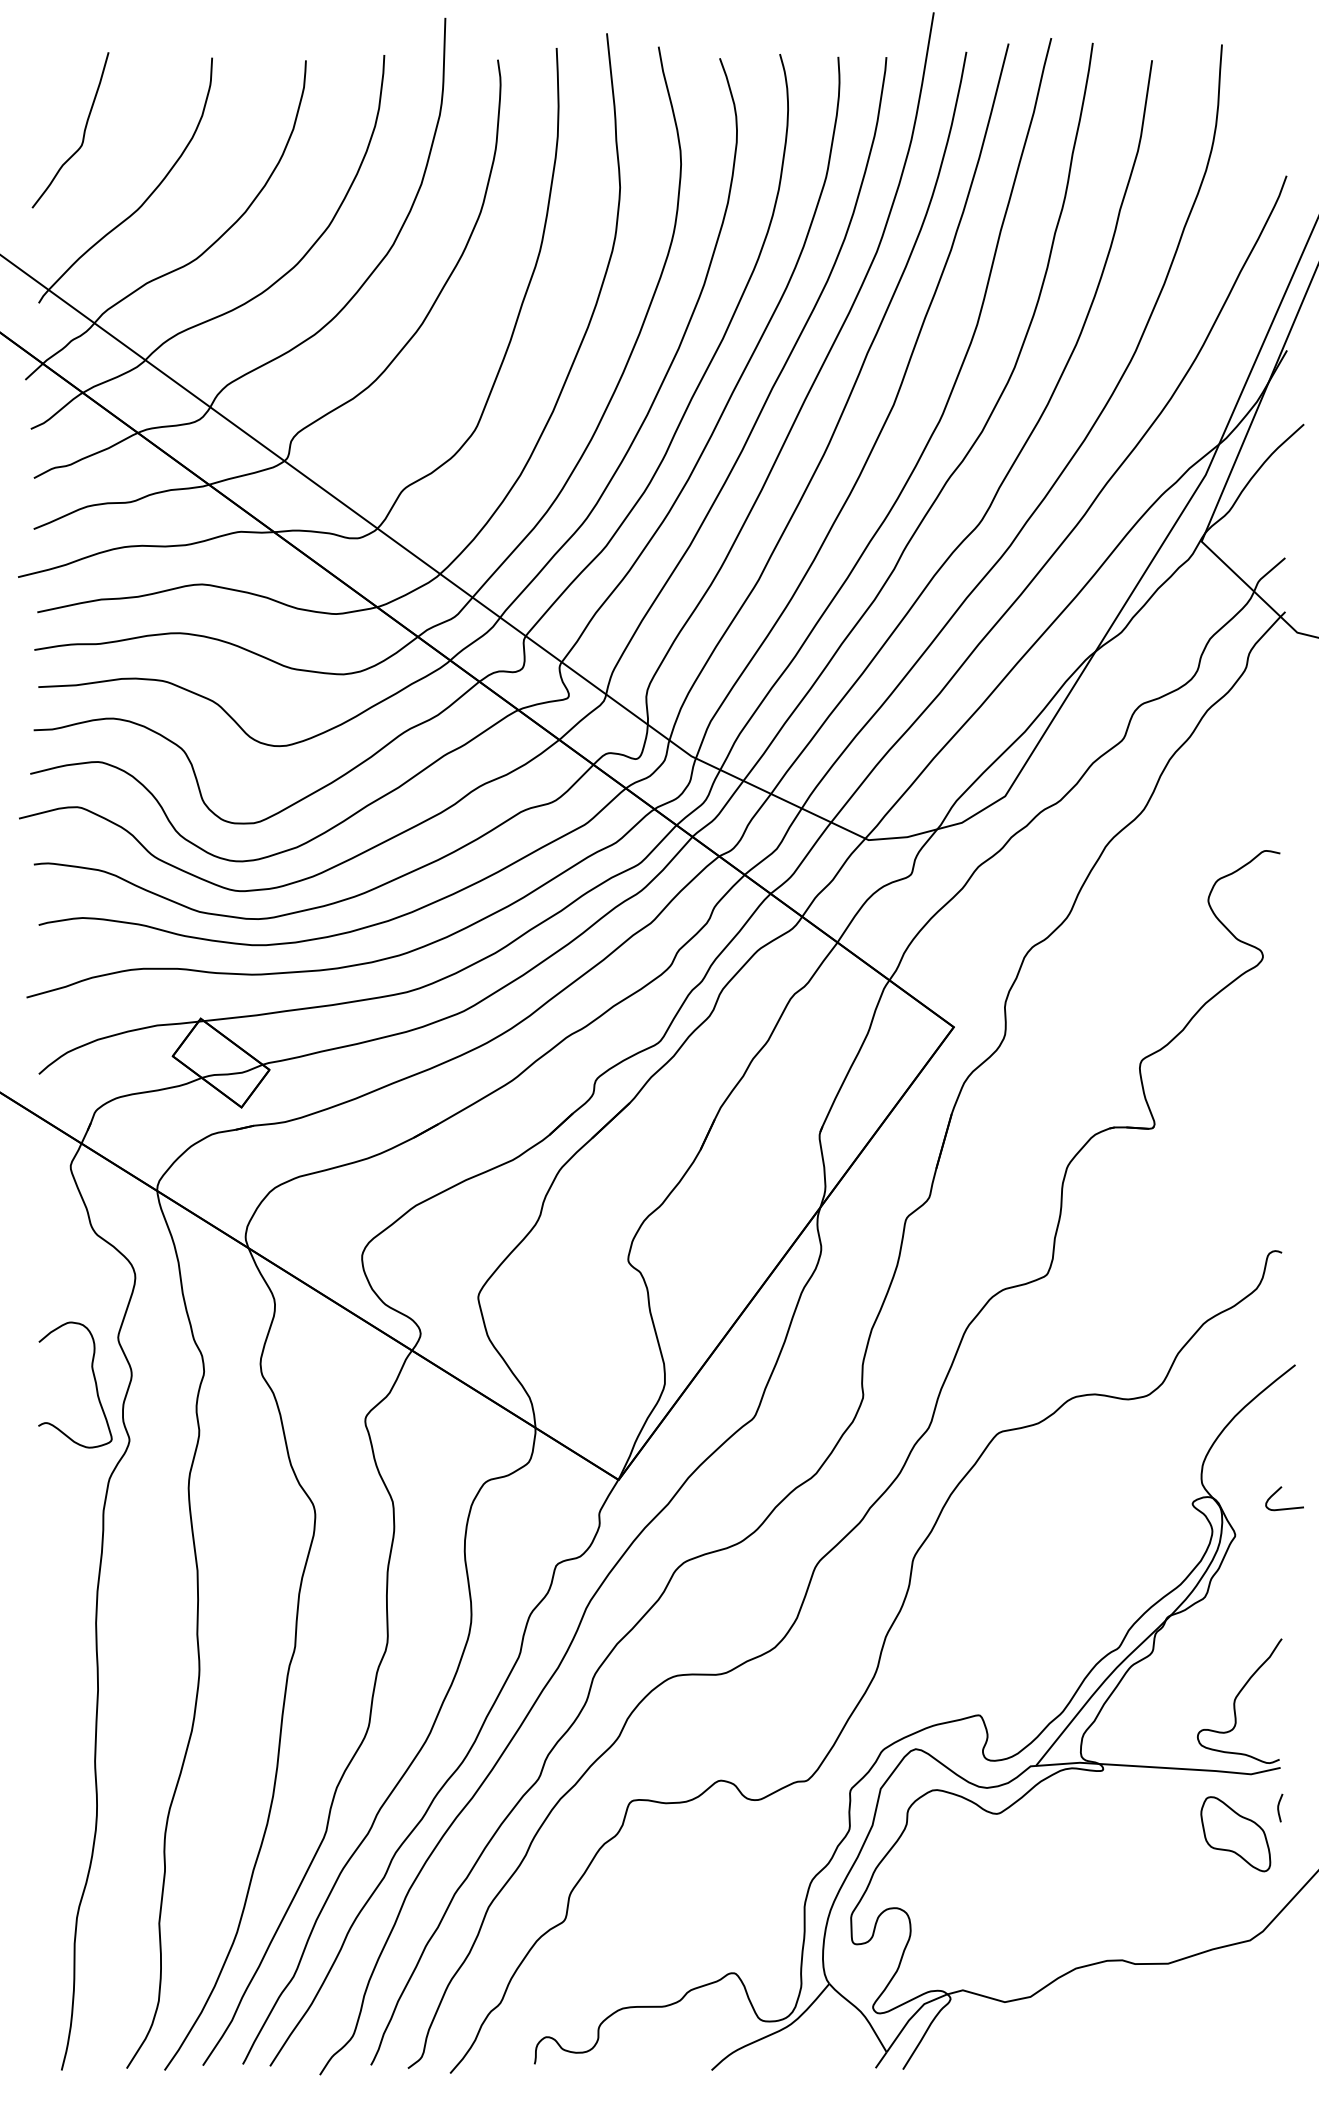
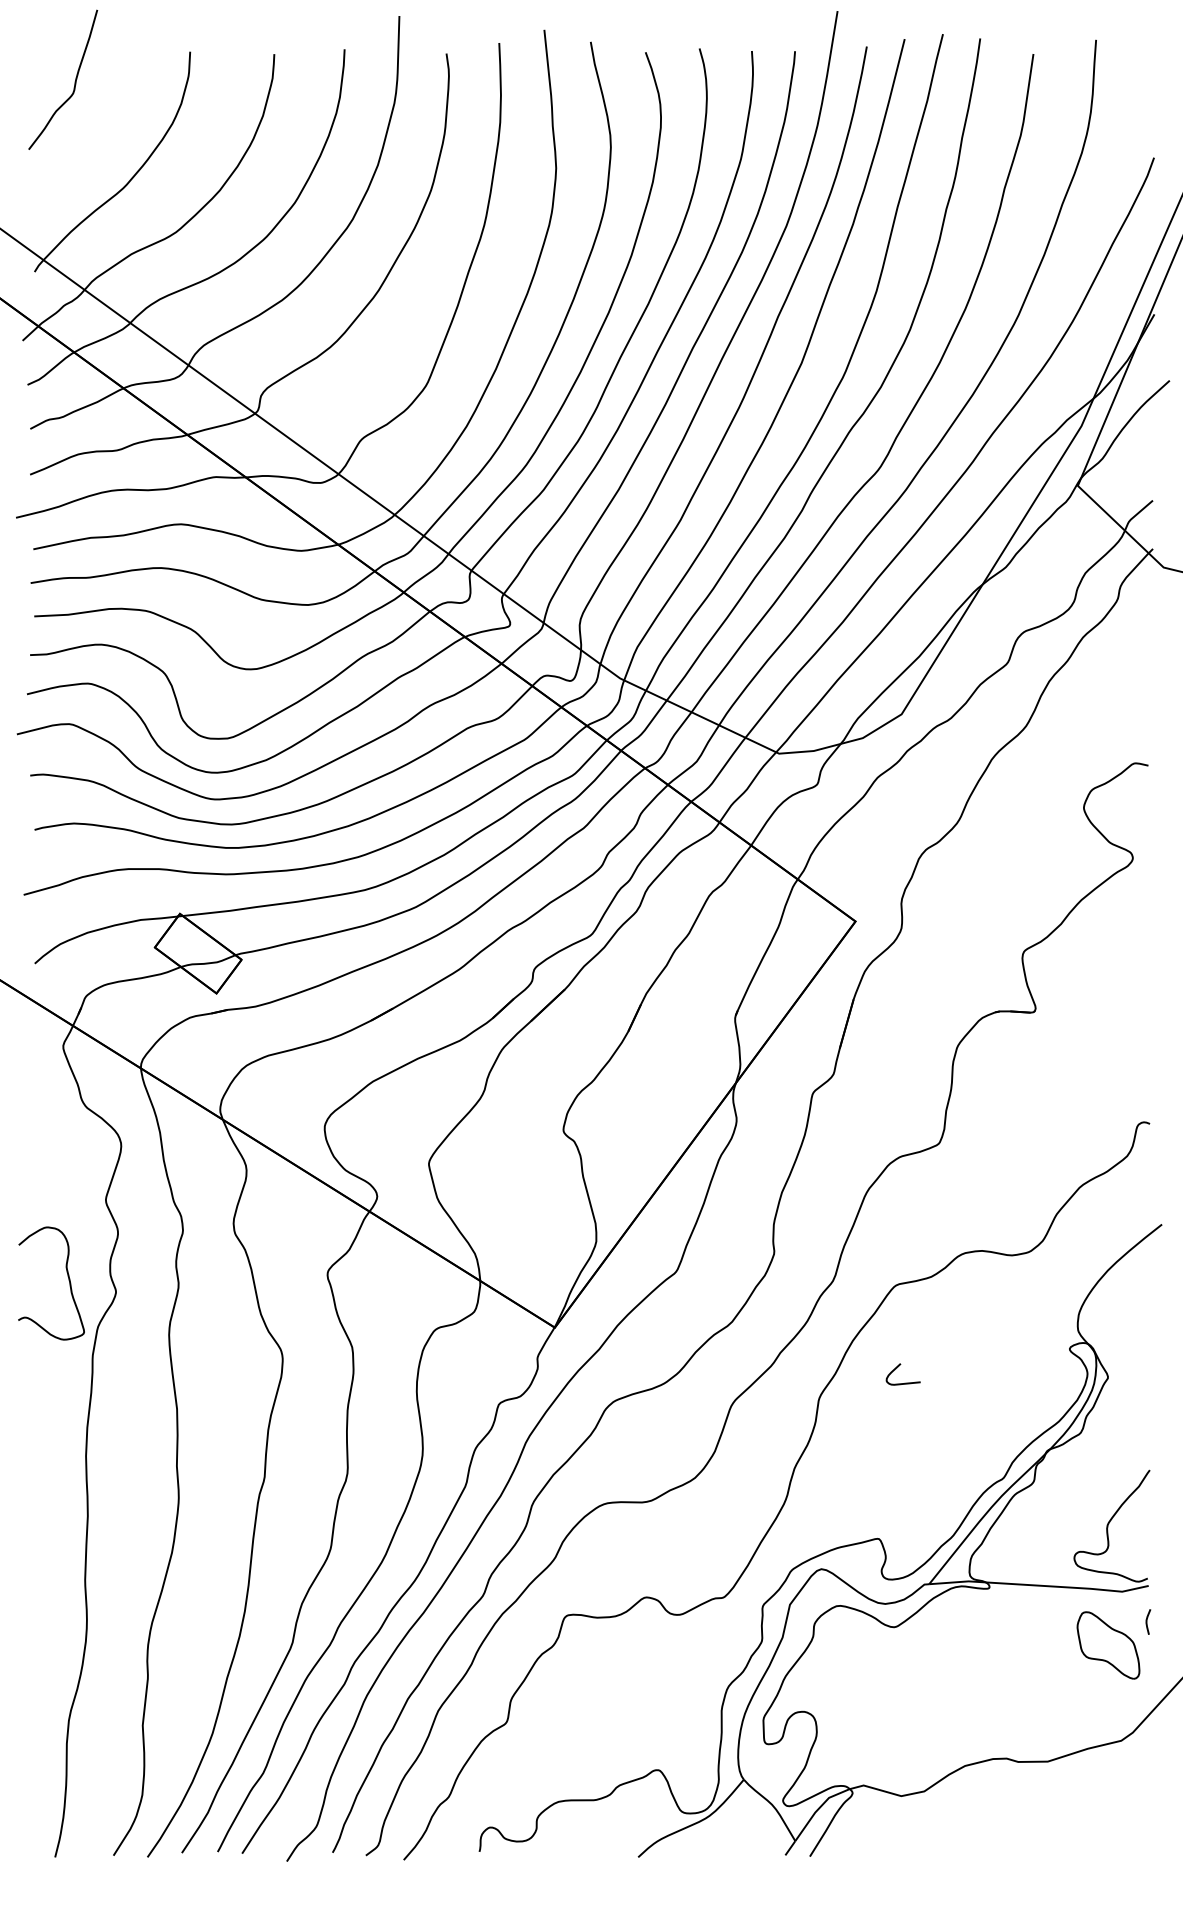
curve: (83, 132) -> (74, 81), moved
curve: (94, 1381) -> (68, 1280), moved
curve: (1278, 1492) -> (897, 1368), moved

